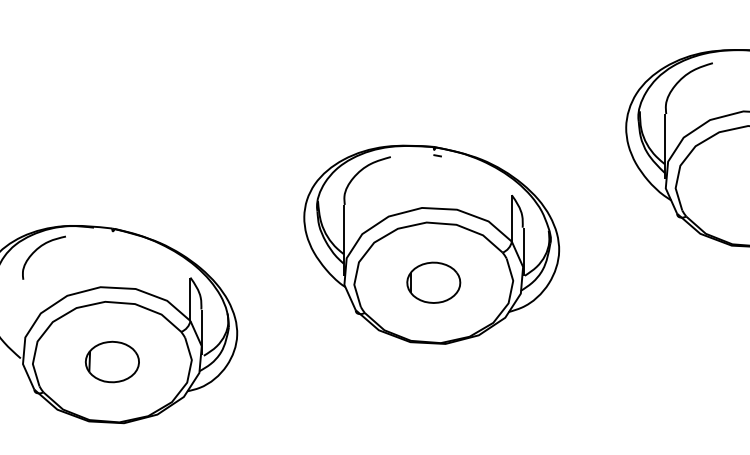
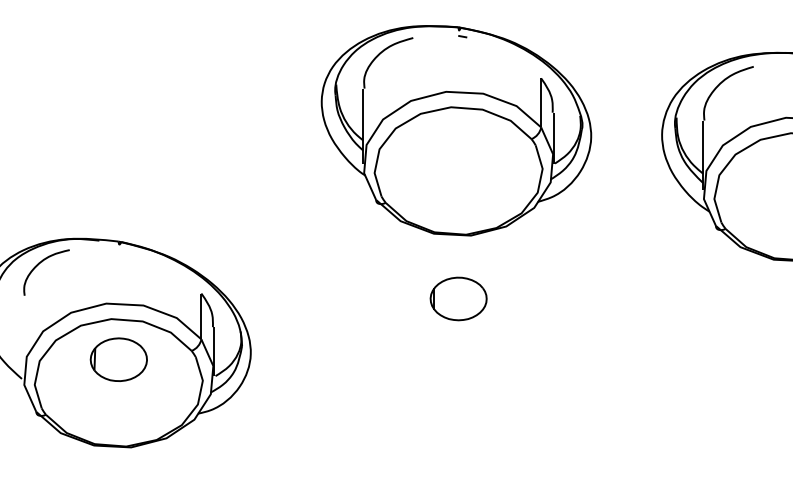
part: (431, 244) -> (456, 130), moved
part: (112, 361) -> (118, 359), moved

